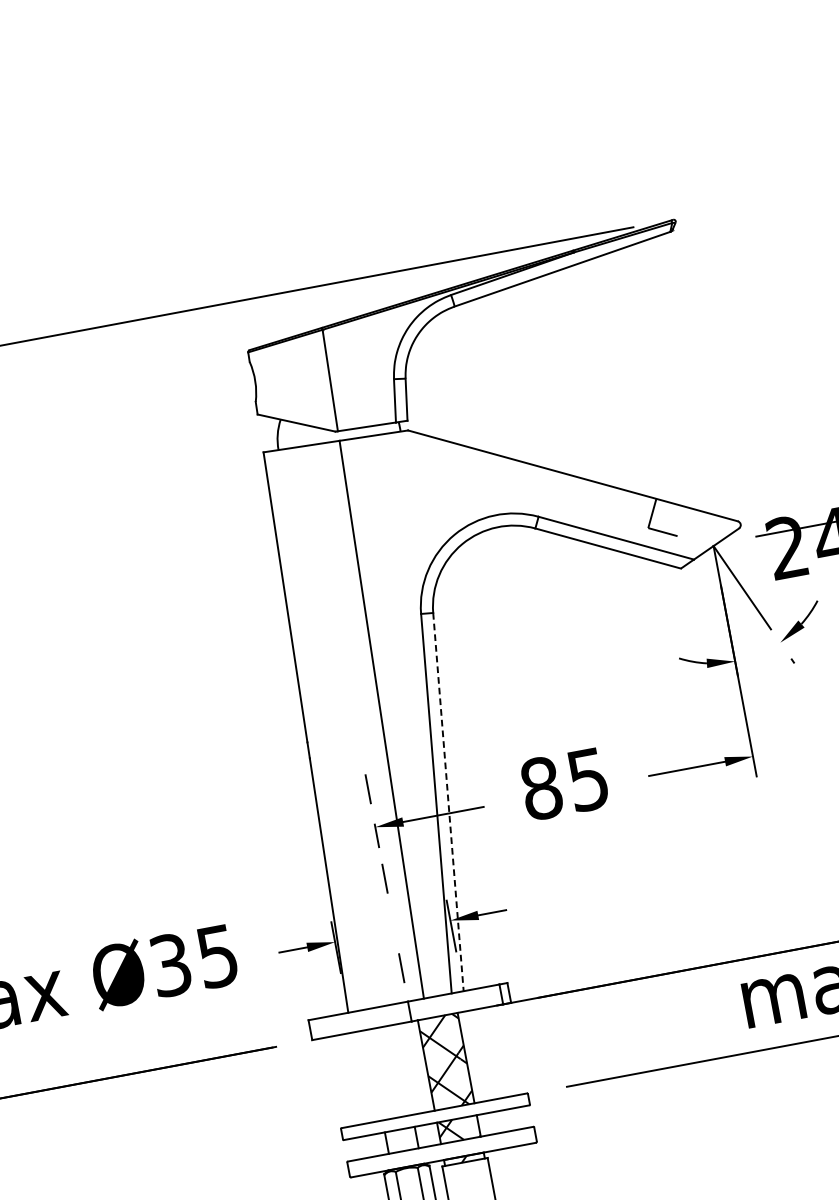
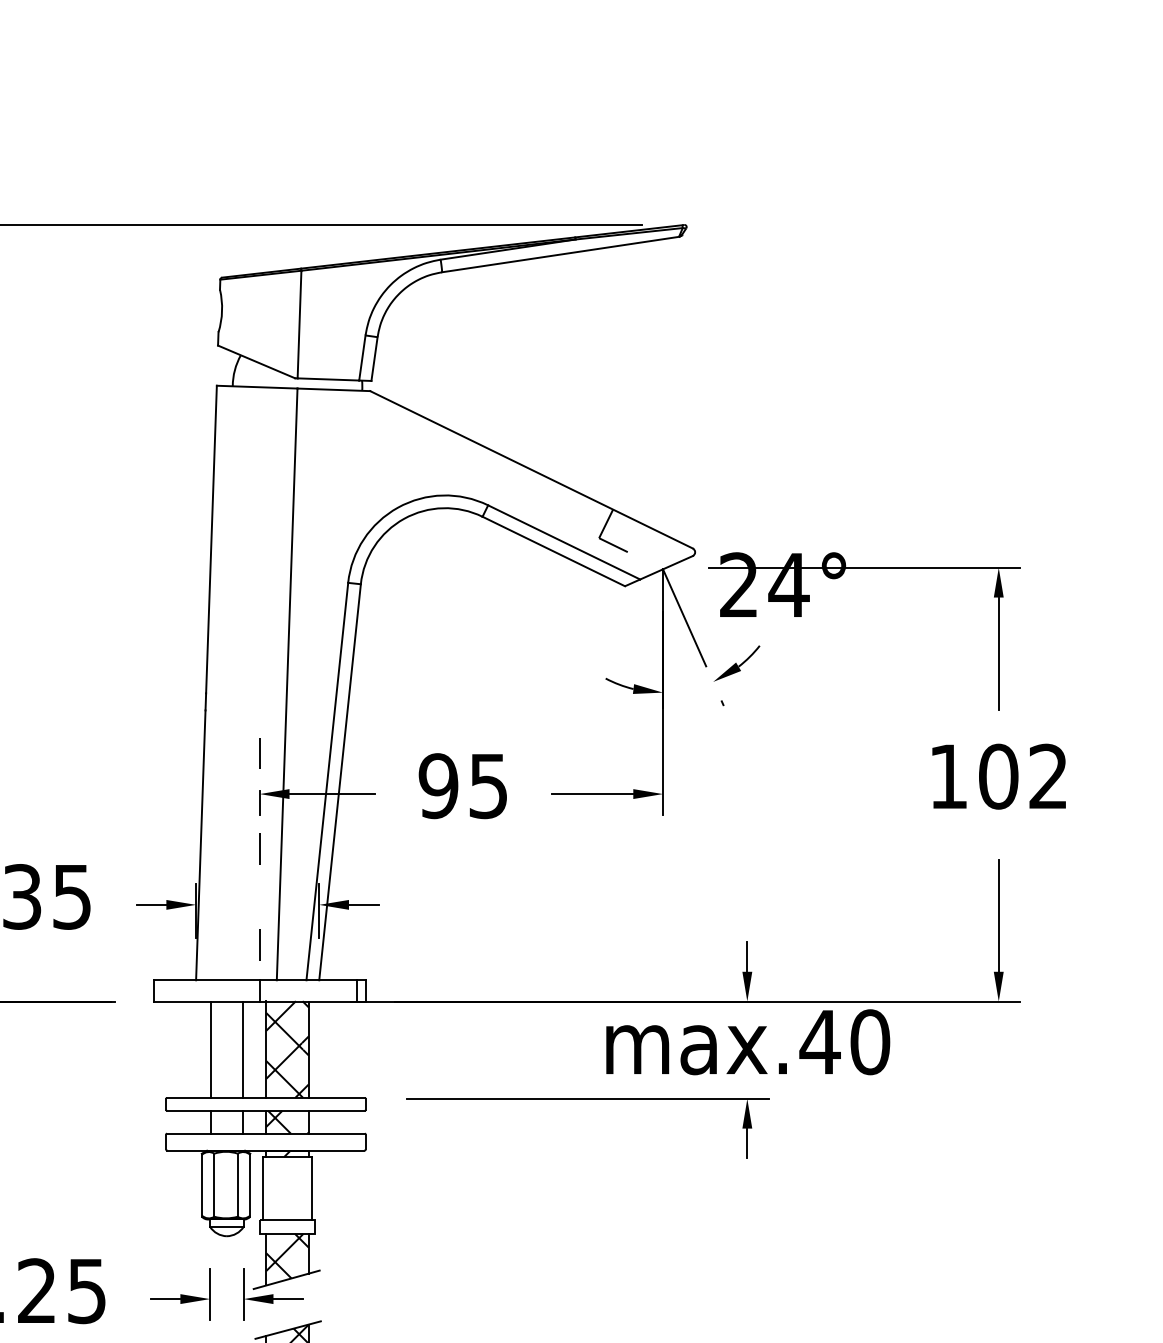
text: (541, 788) -> (438, 786), 85 -> 95
line: (448, 802) -> (340, 782), dashed -> solid
line: (403, 1069) -> (242, 1049), added
line: (373, 1075) -> (210, 1049), added

